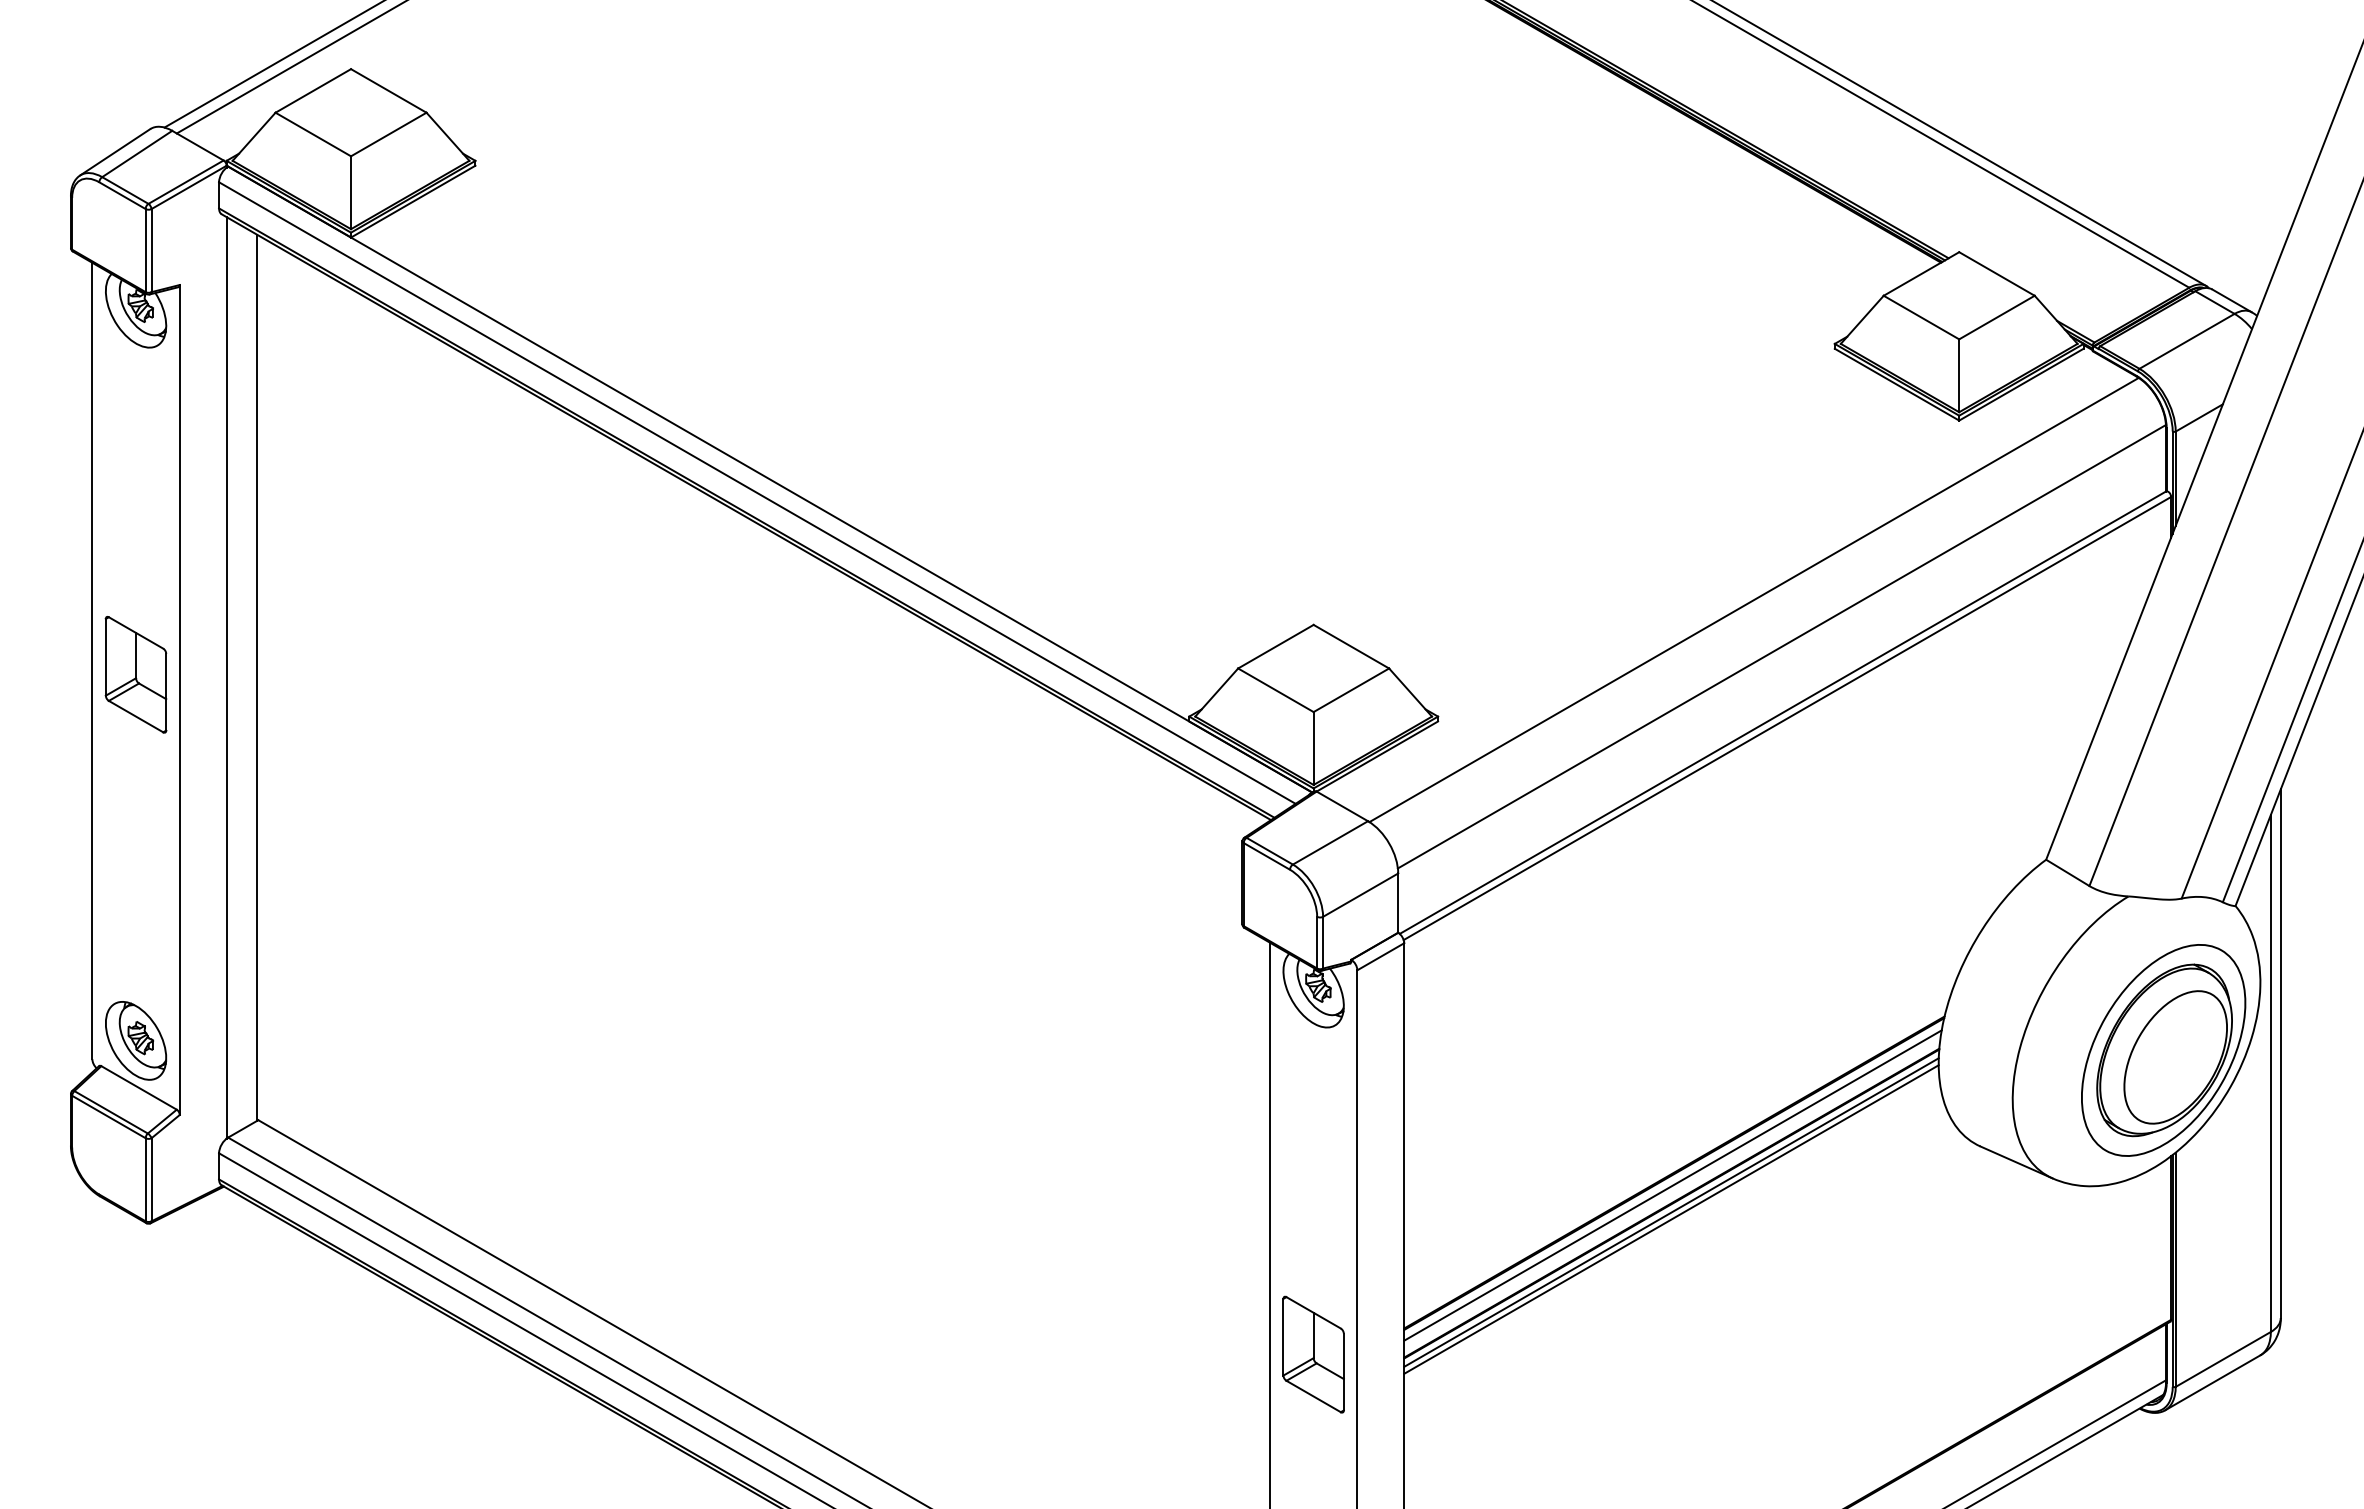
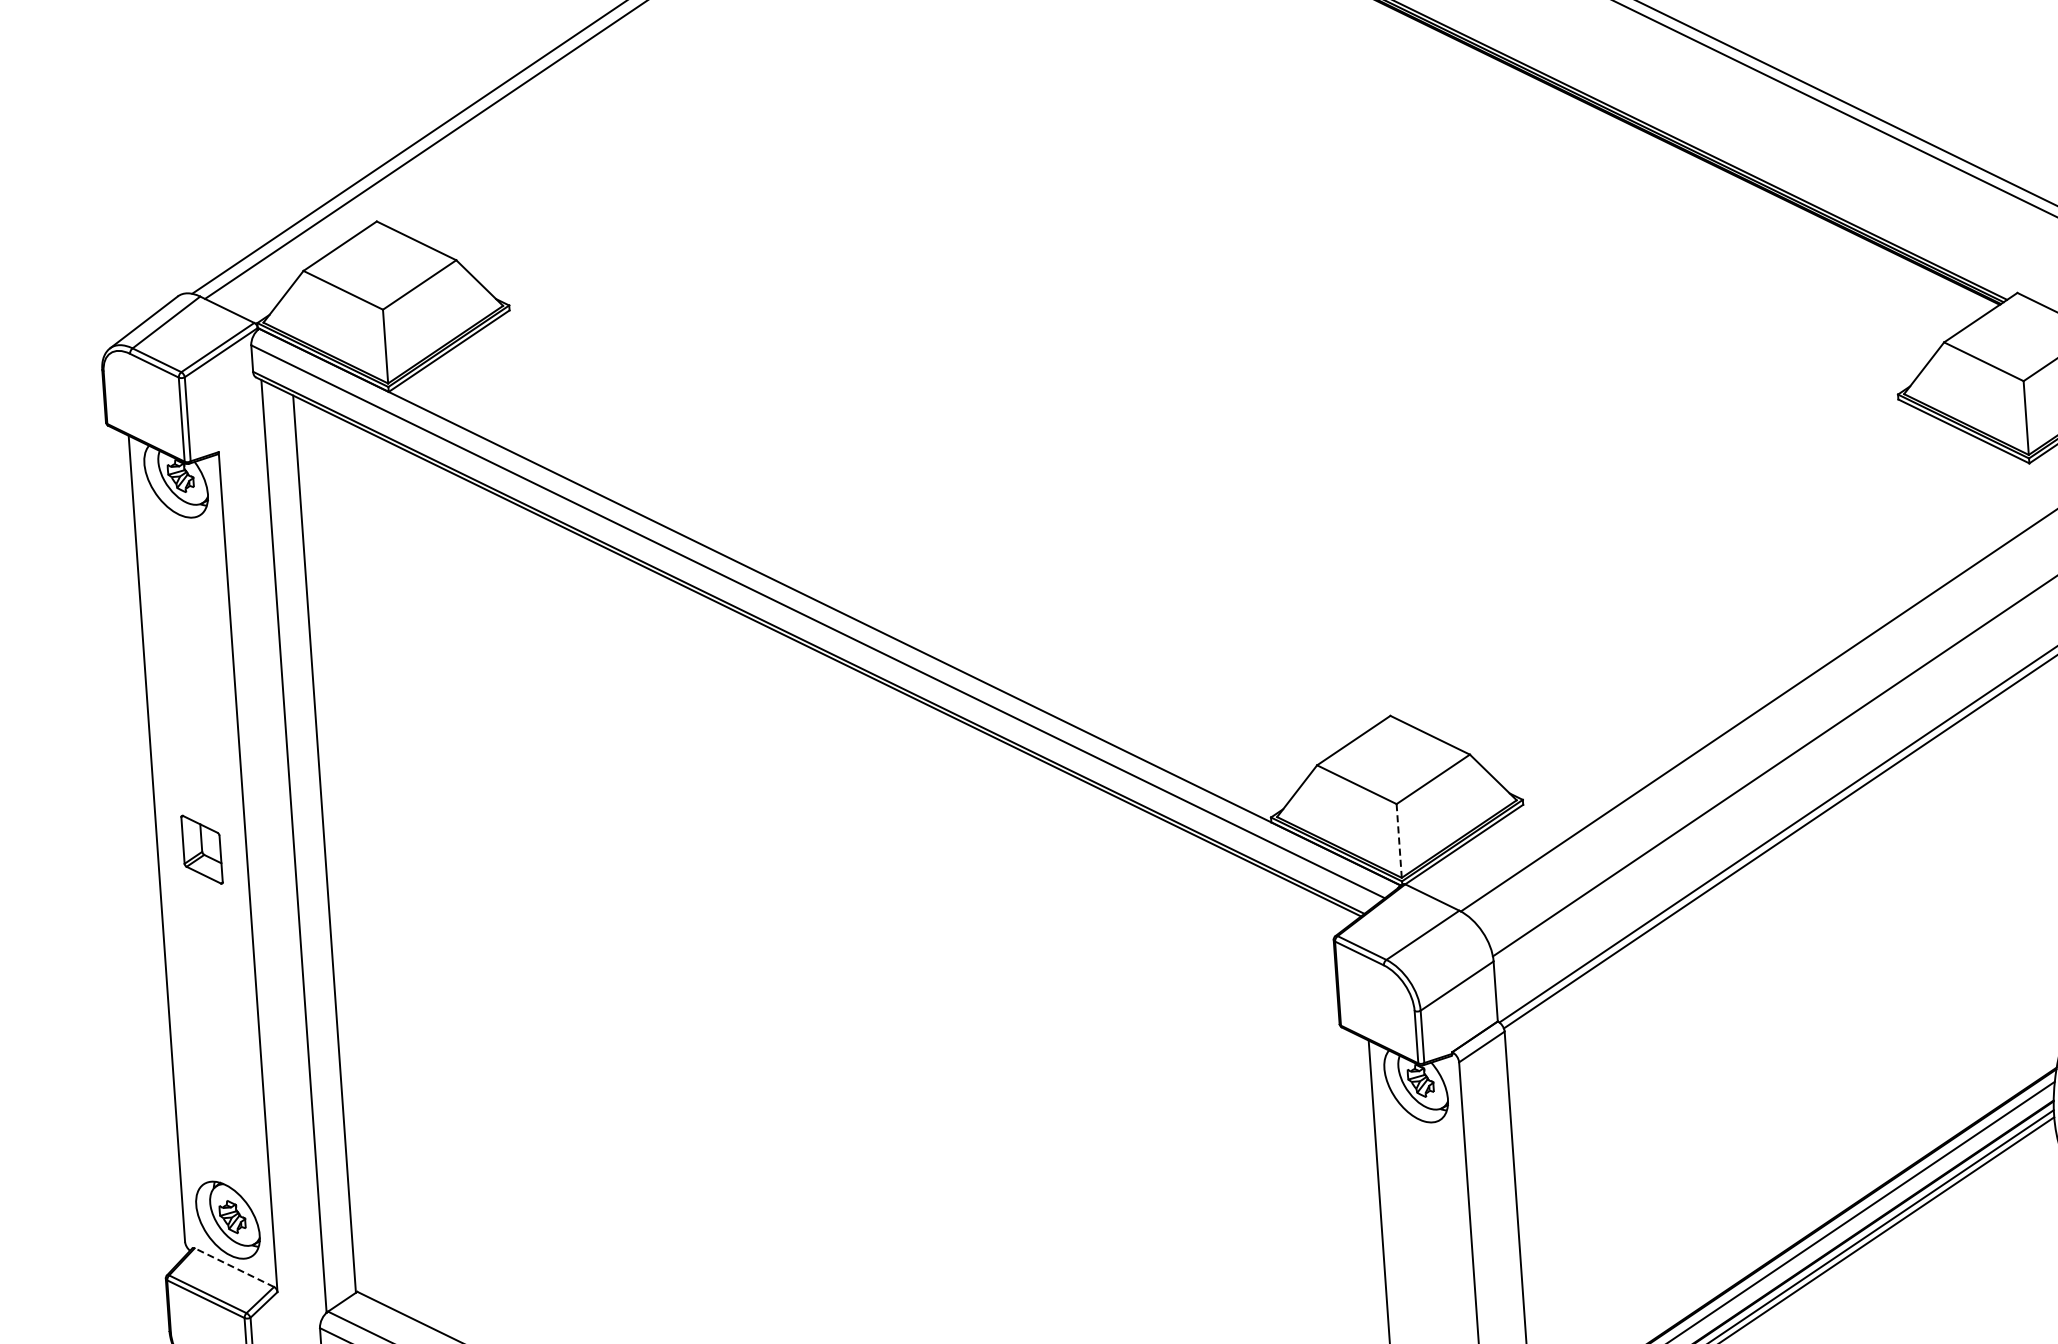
part: (135, 674) -> (201, 849), size x0.6
line: (1313, 749) -> (1399, 841), solid -> dashed
line: (139, 1087) -> (234, 1267), solid -> dashed

